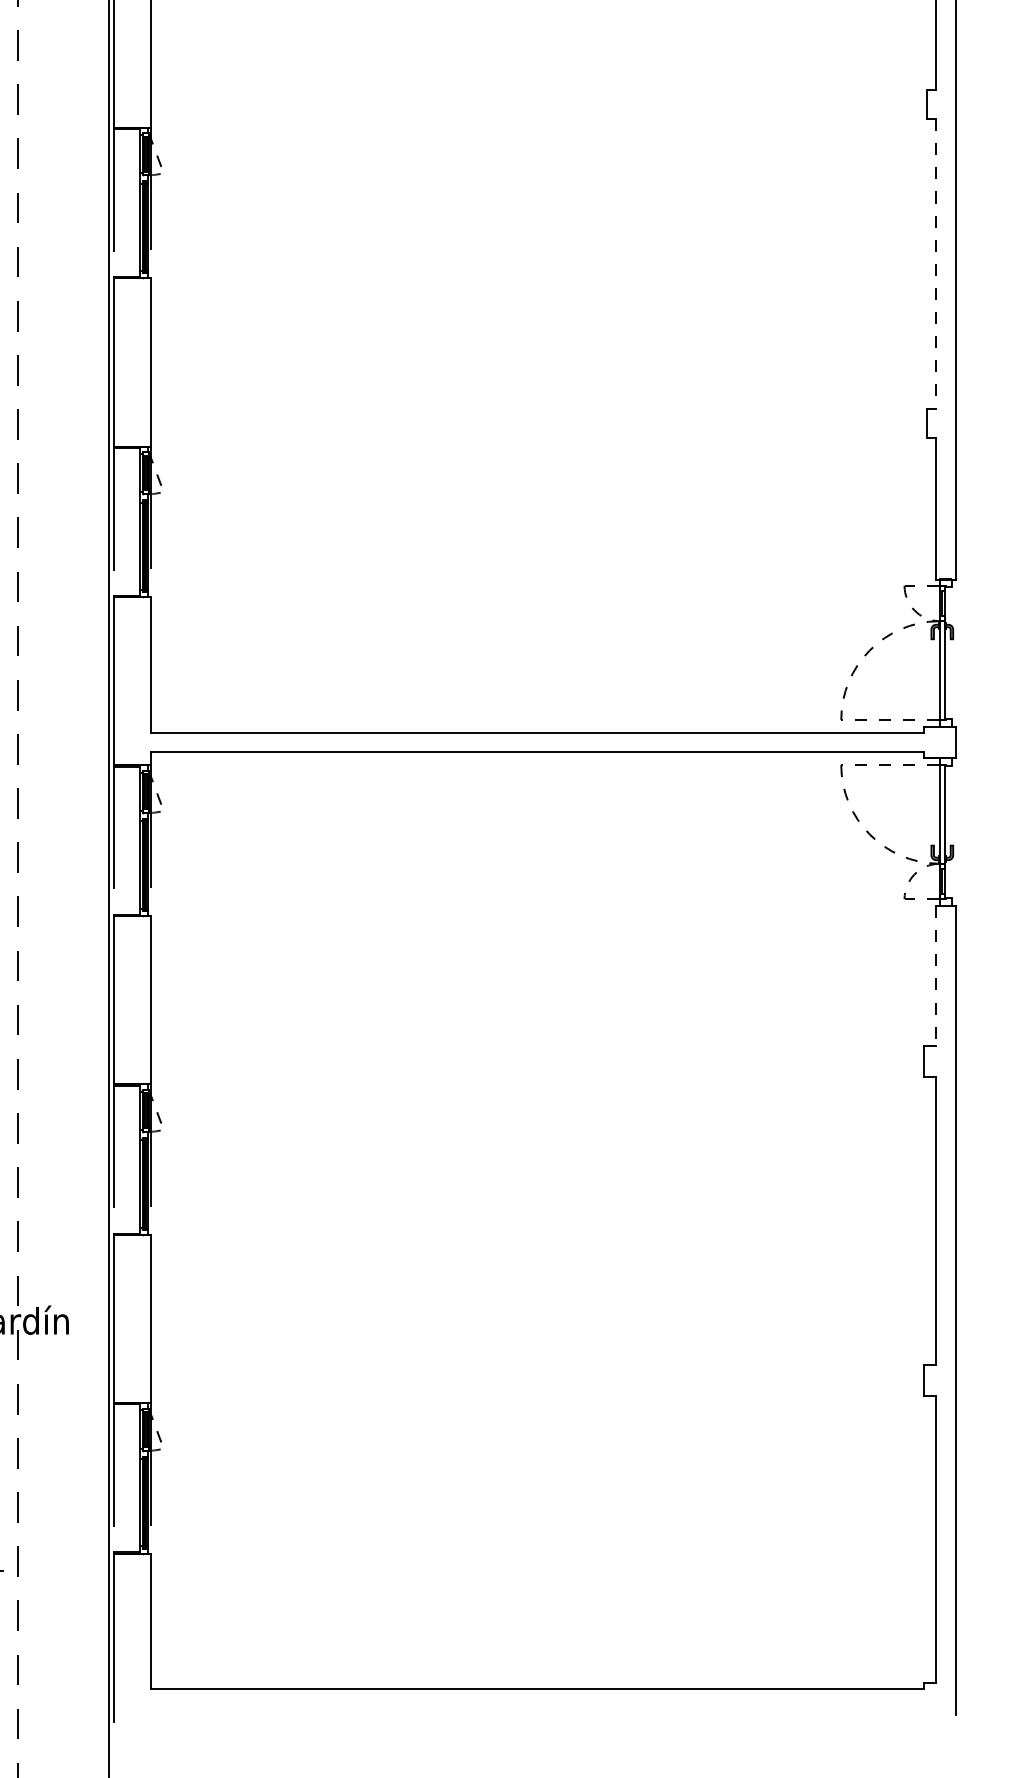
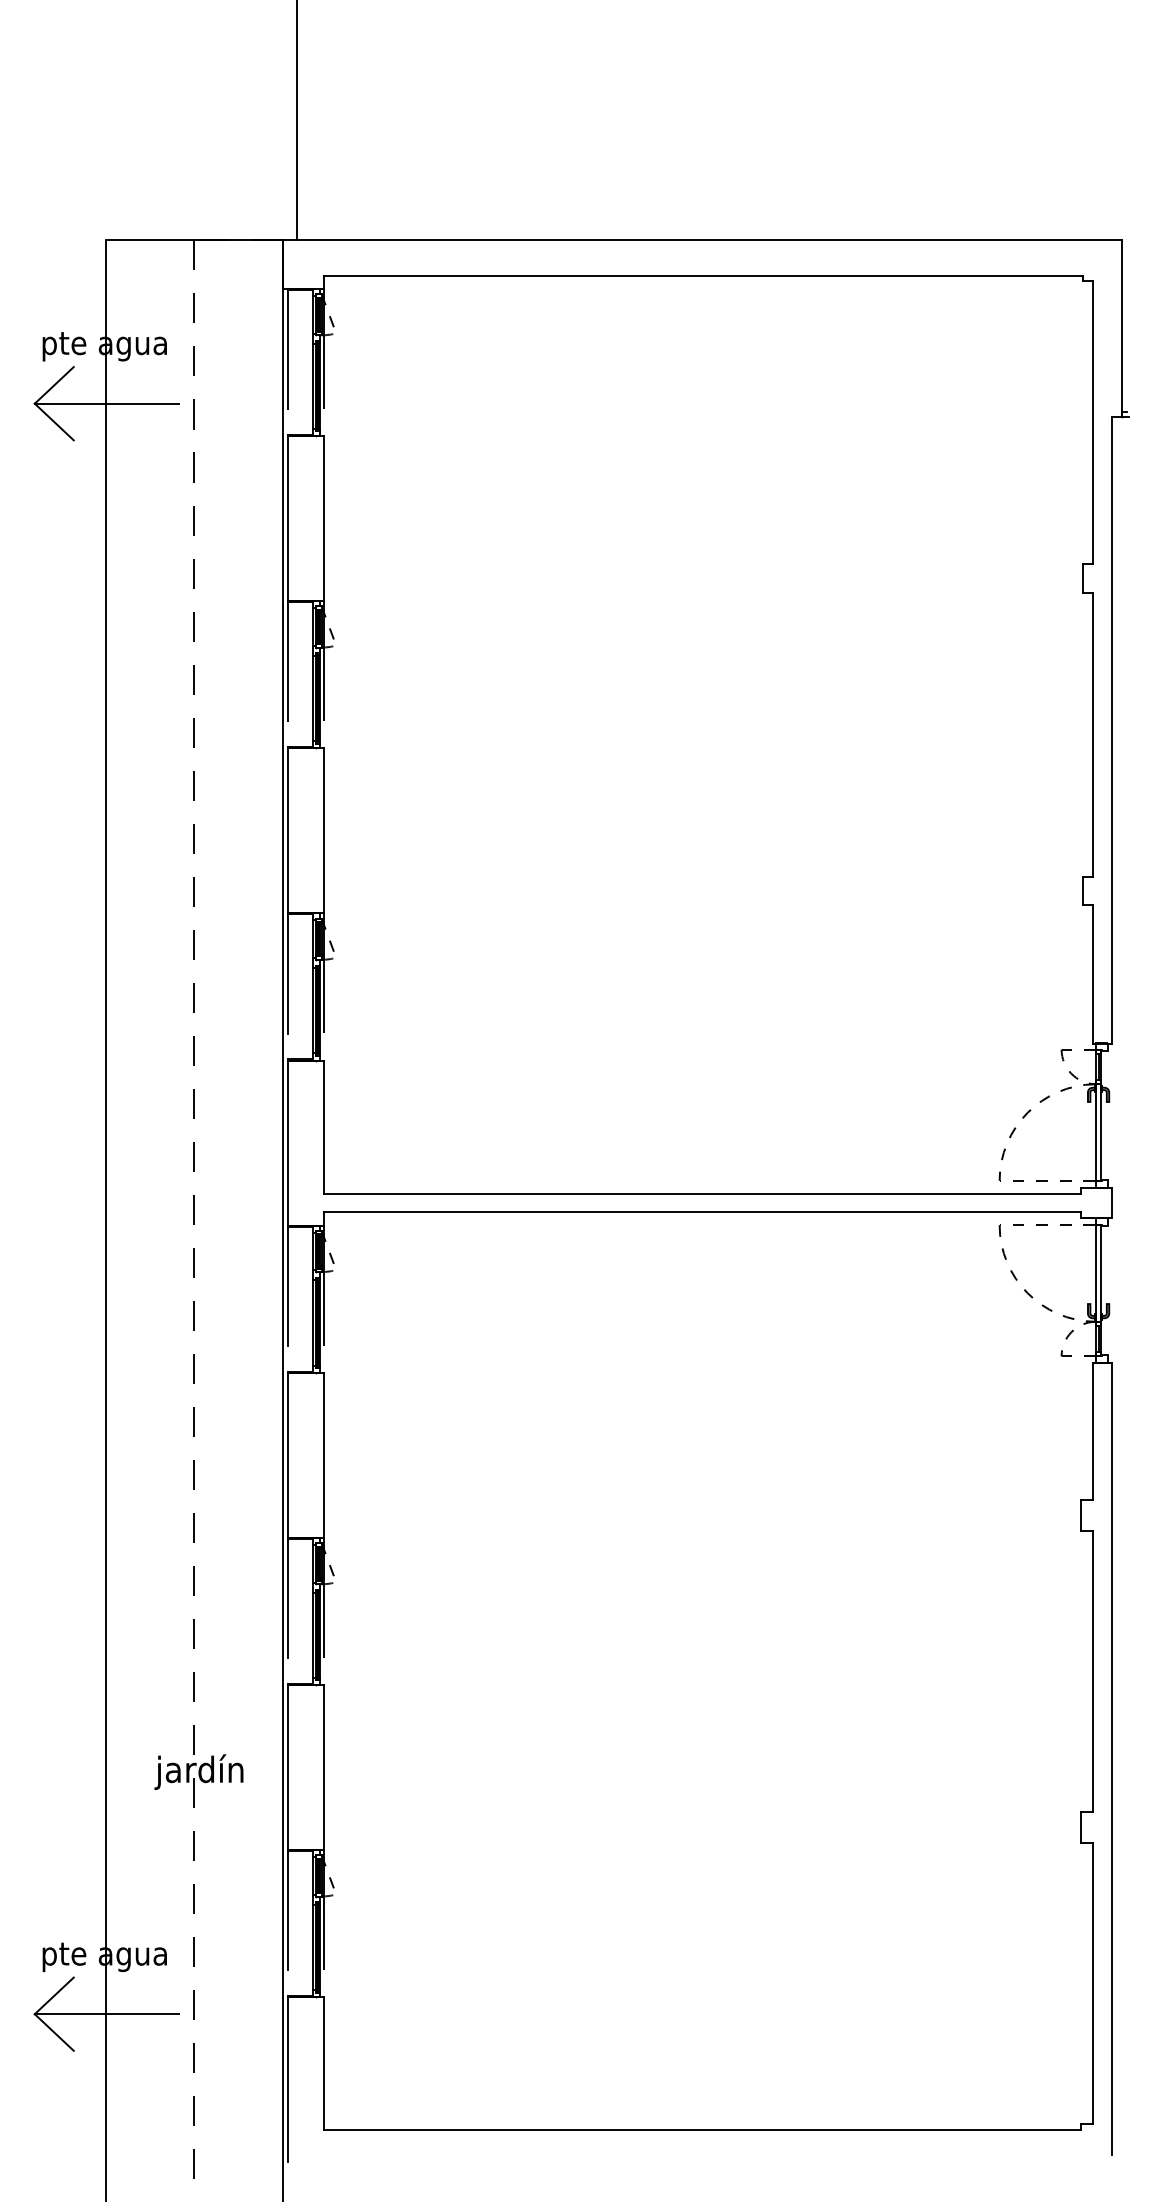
line: (936, 263) -> (1092, 734), dashed -> solid
line: (936, 976) -> (1092, 1432), dashed -> solid

